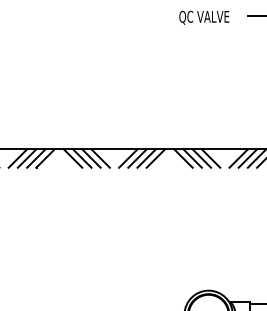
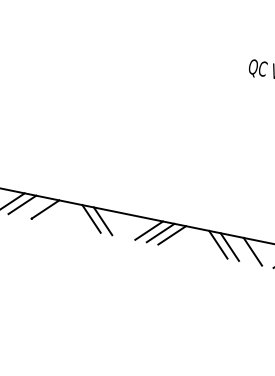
line: (36, 158) -> (34, 207), removed
line: (72, 158) -> (79, 216), removed
line: (100, 158) -> (114, 223), removed
line: (155, 158) -> (183, 237), removed
line: (201, 158) -> (240, 249), removed

